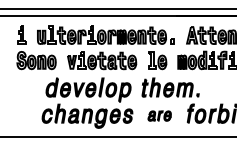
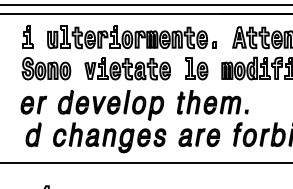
part: (26, 102) -> (33, 120), added
part: (159, 115) -> (198, 136), size x1.43

